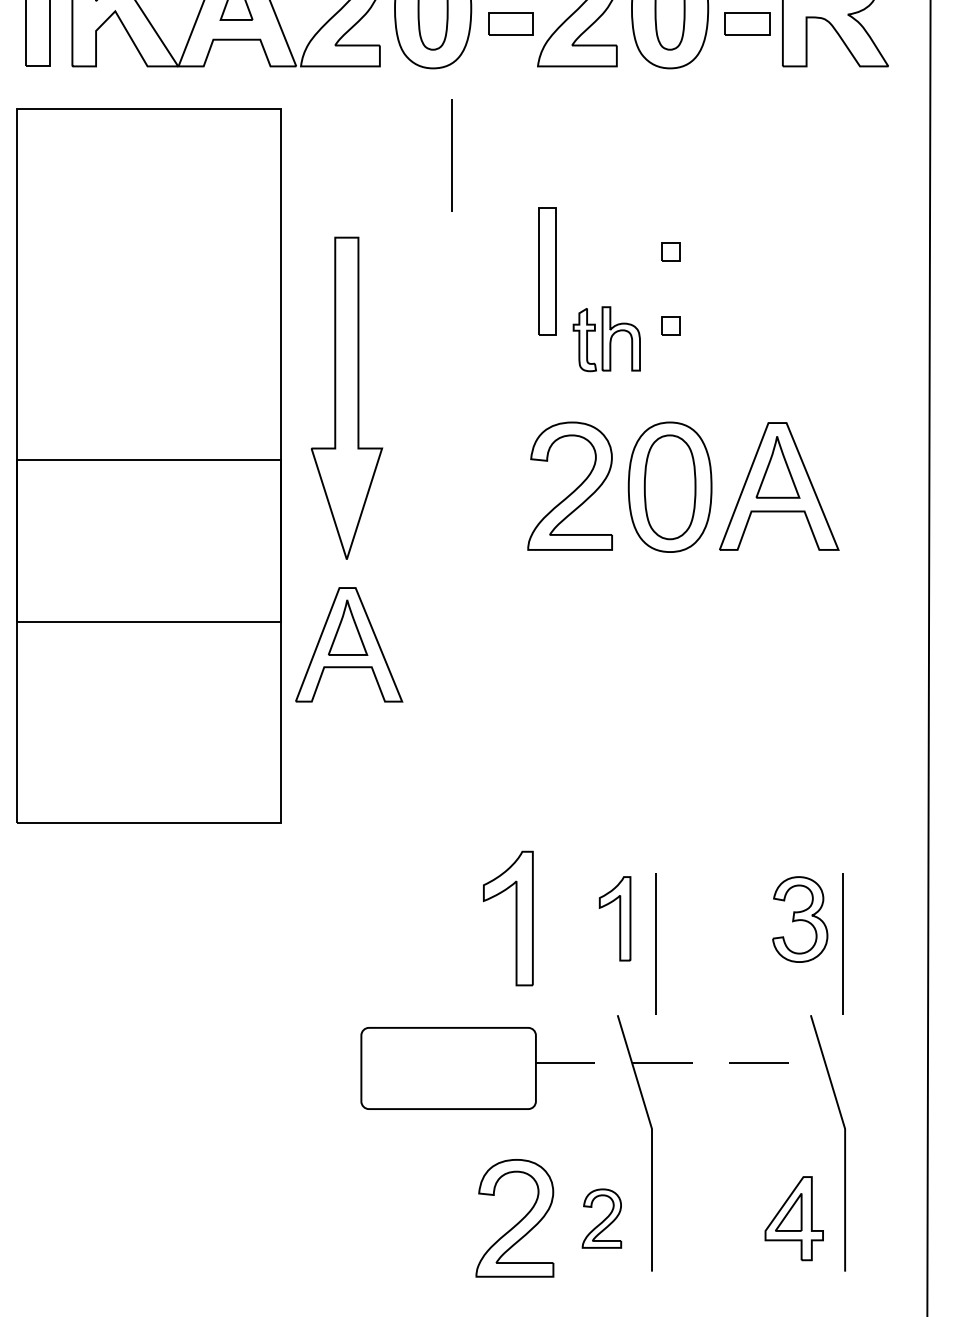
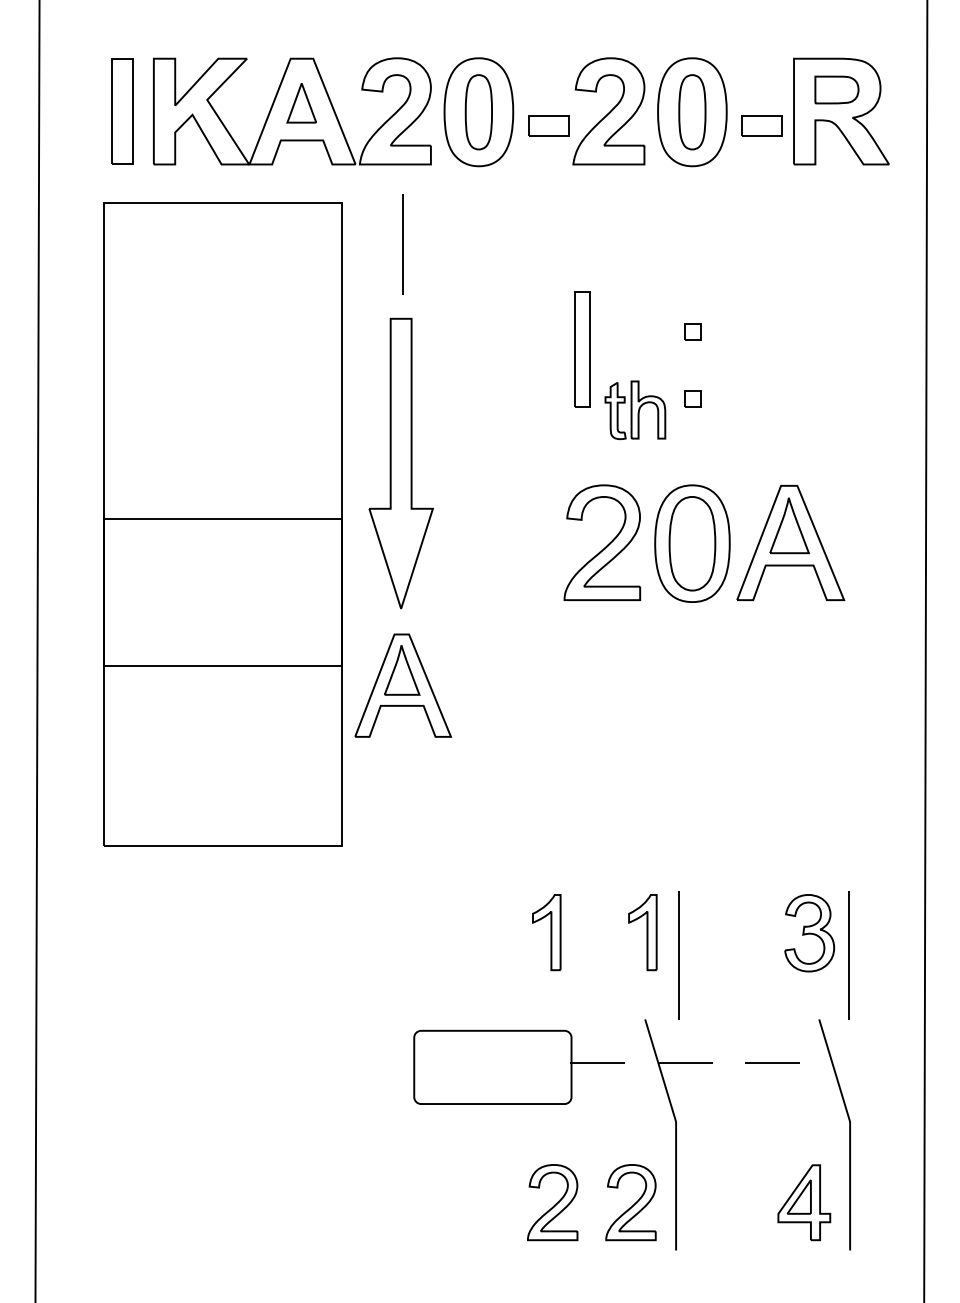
line: (451, 155) -> (402, 244), moved
part: (508, 918) -> (546, 932), size x0.62
part: (514, 1218) -> (552, 1202), size x0.71
part: (601, 1218) -> (630, 1202), size x1.43

